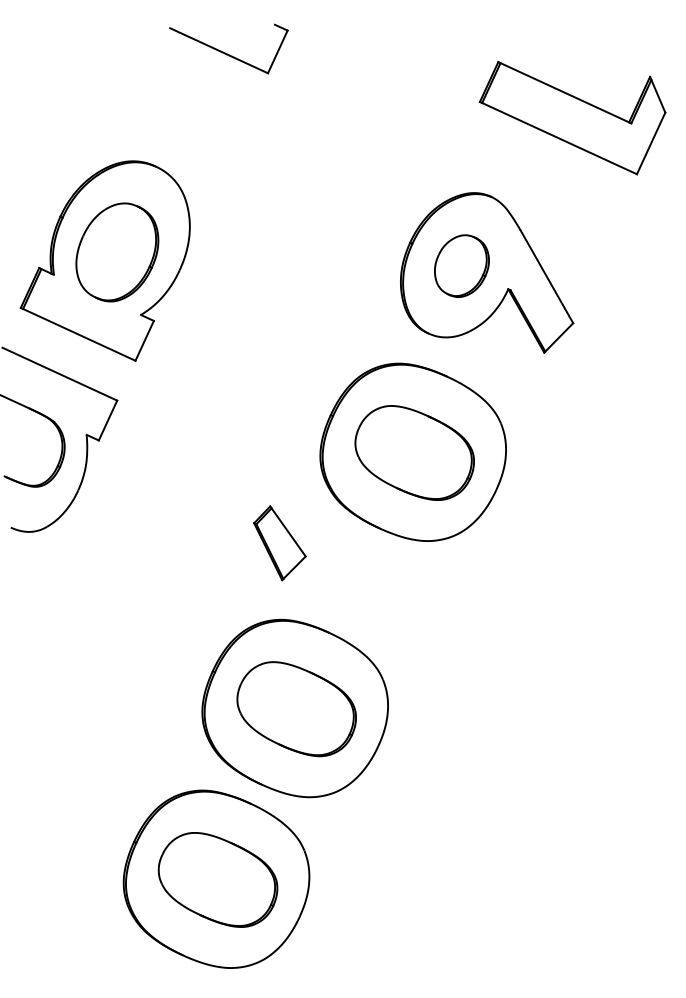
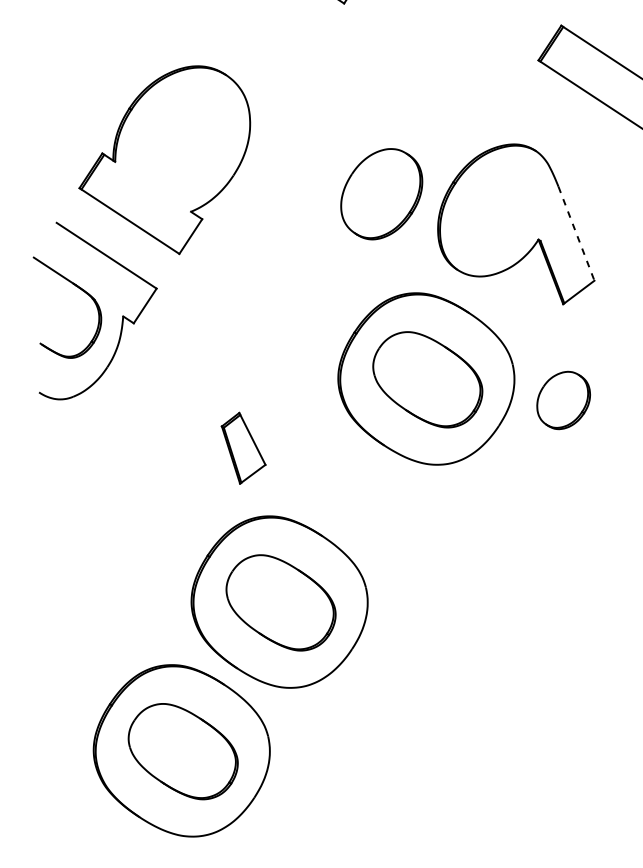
part: (117, 252) -> (381, 194), moved
part: (461, 265) -> (563, 399), moved
line: (547, 277) -> (576, 234), solid -> dashed
part: (279, 543) -> (242, 449), moved

